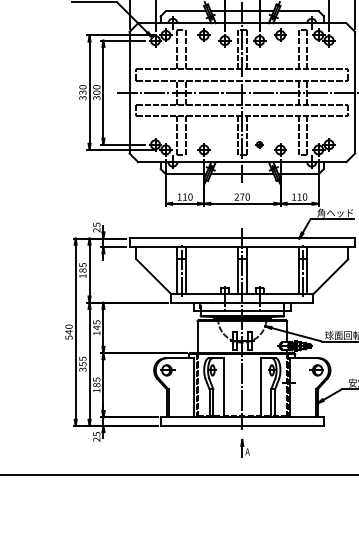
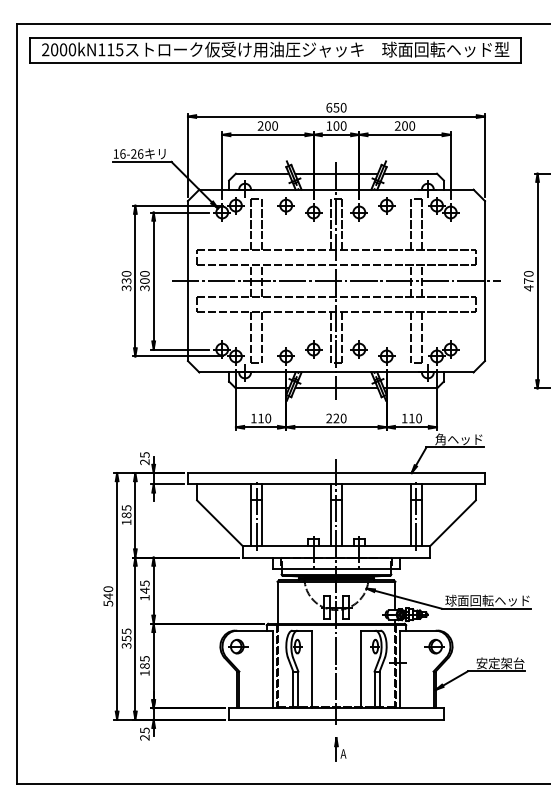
part: (224, 144) -> (313, 349), added
part: (259, 144) -> (358, 349), size x1.67
text: (242, 197) -> (336, 418), 270 -> 220

